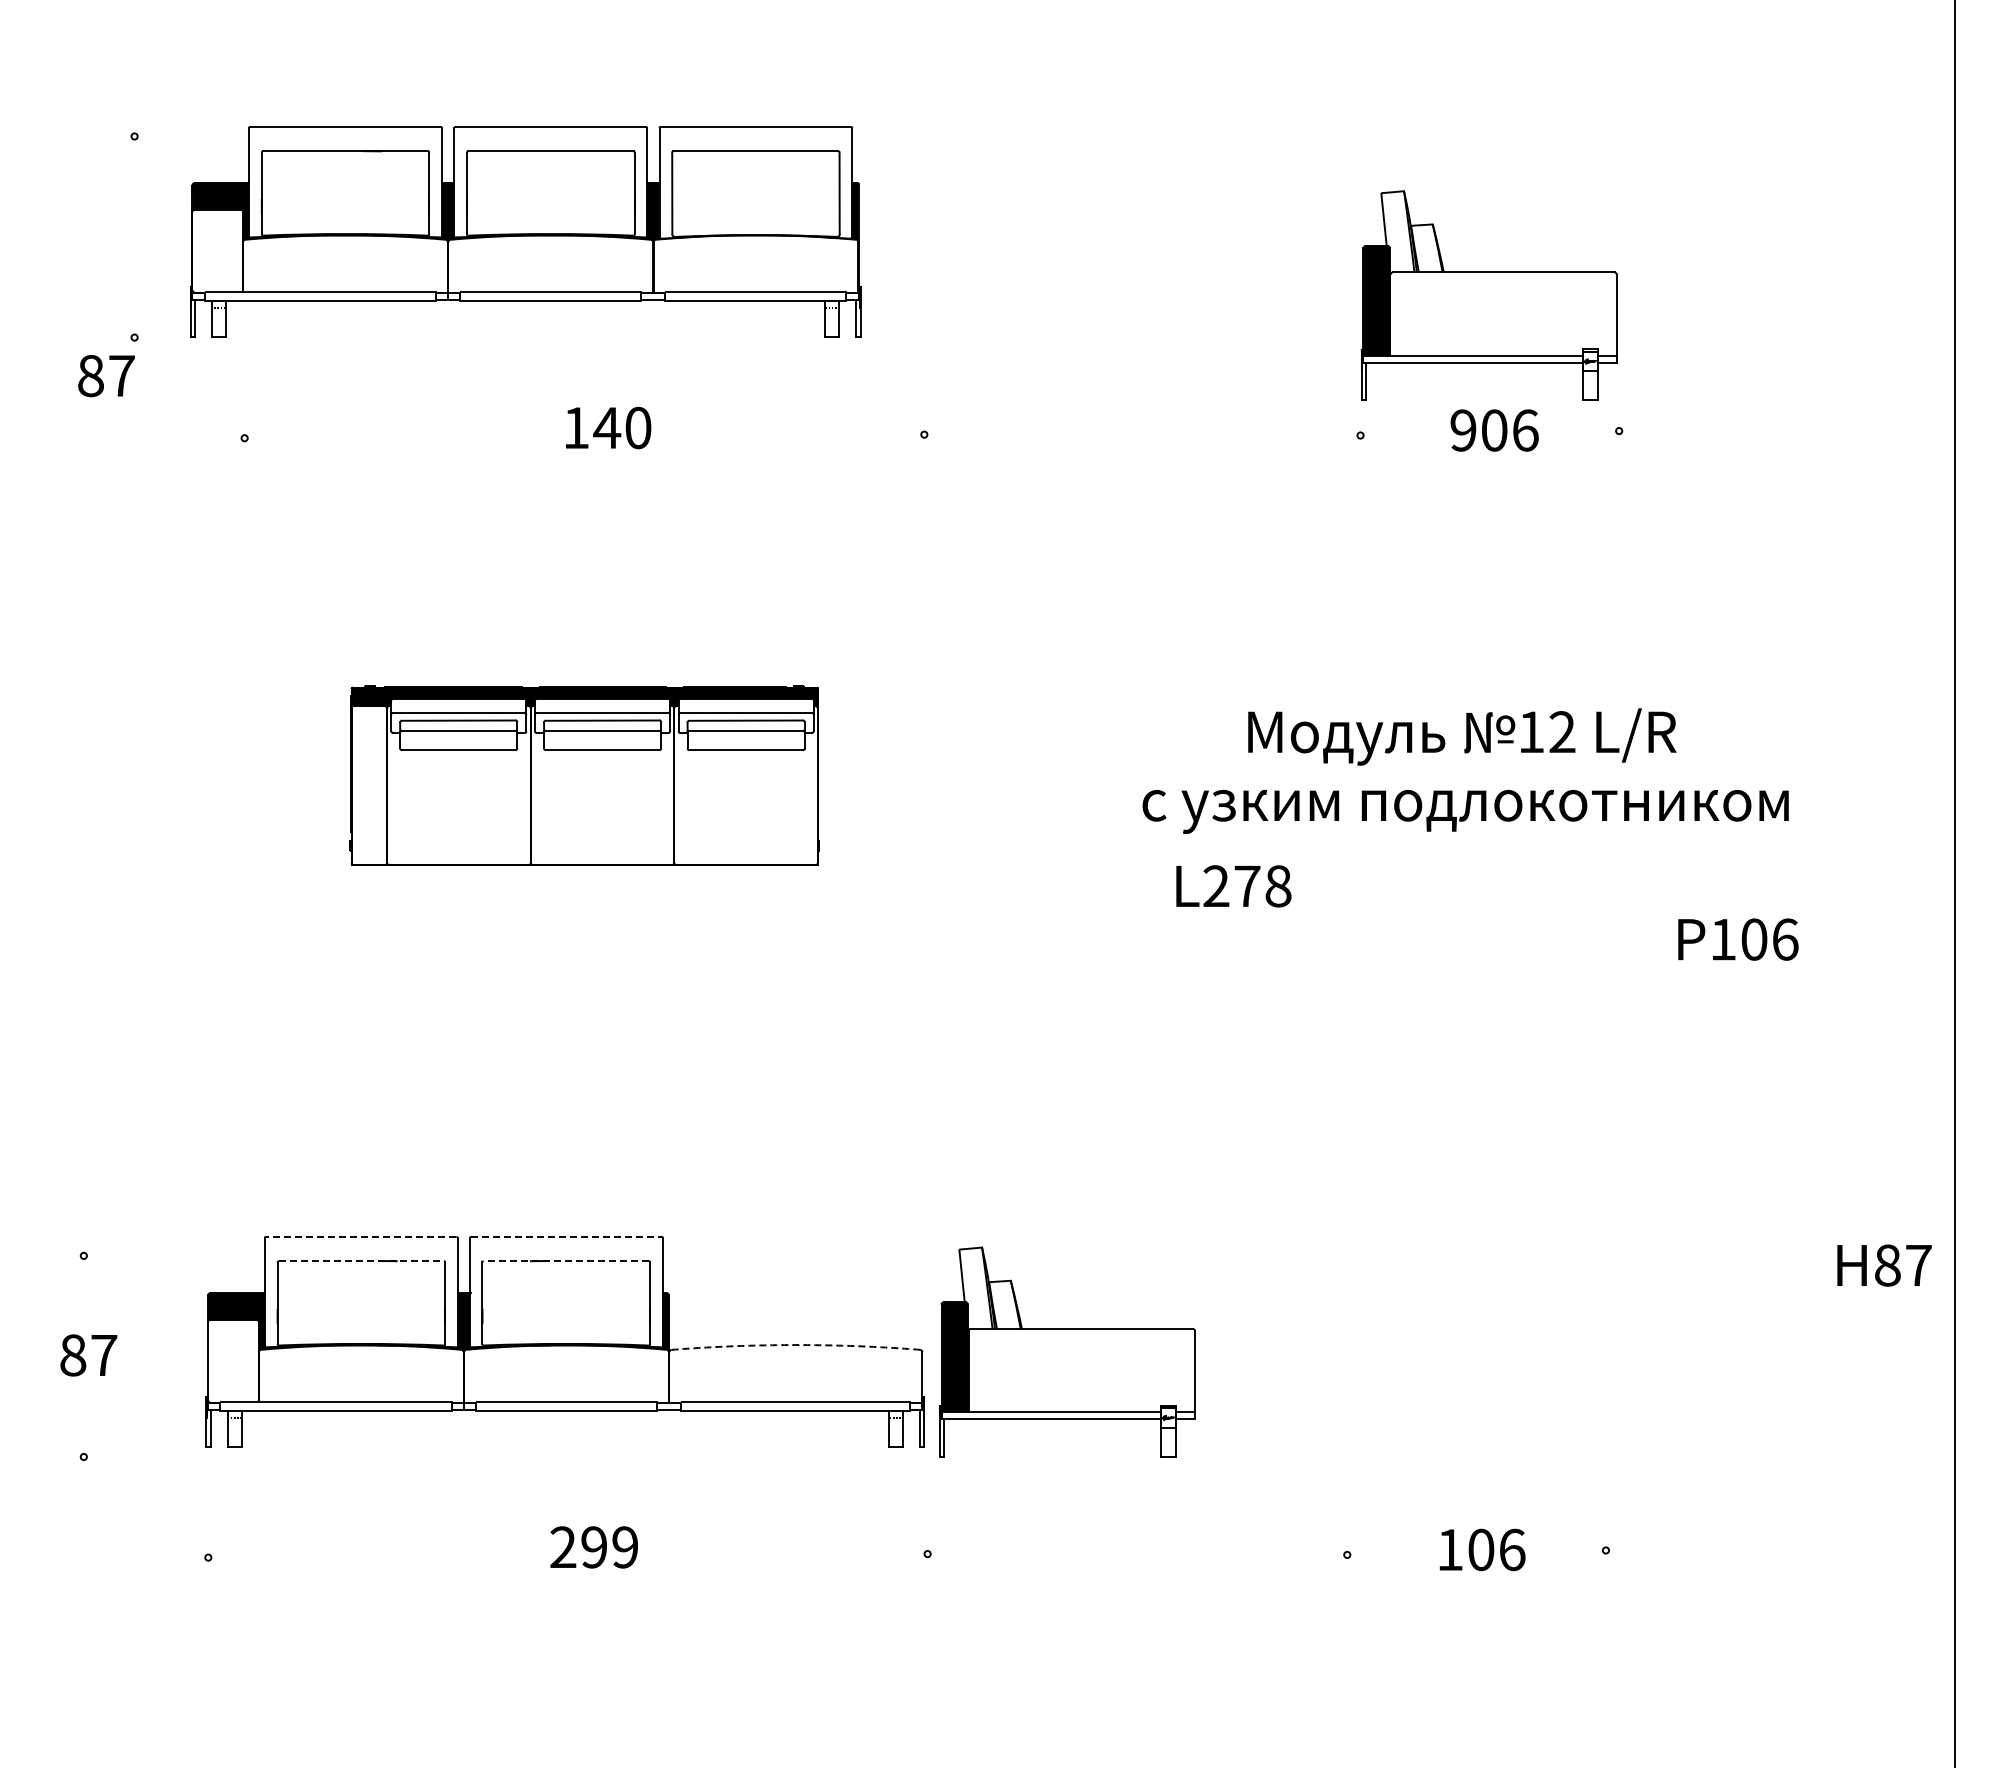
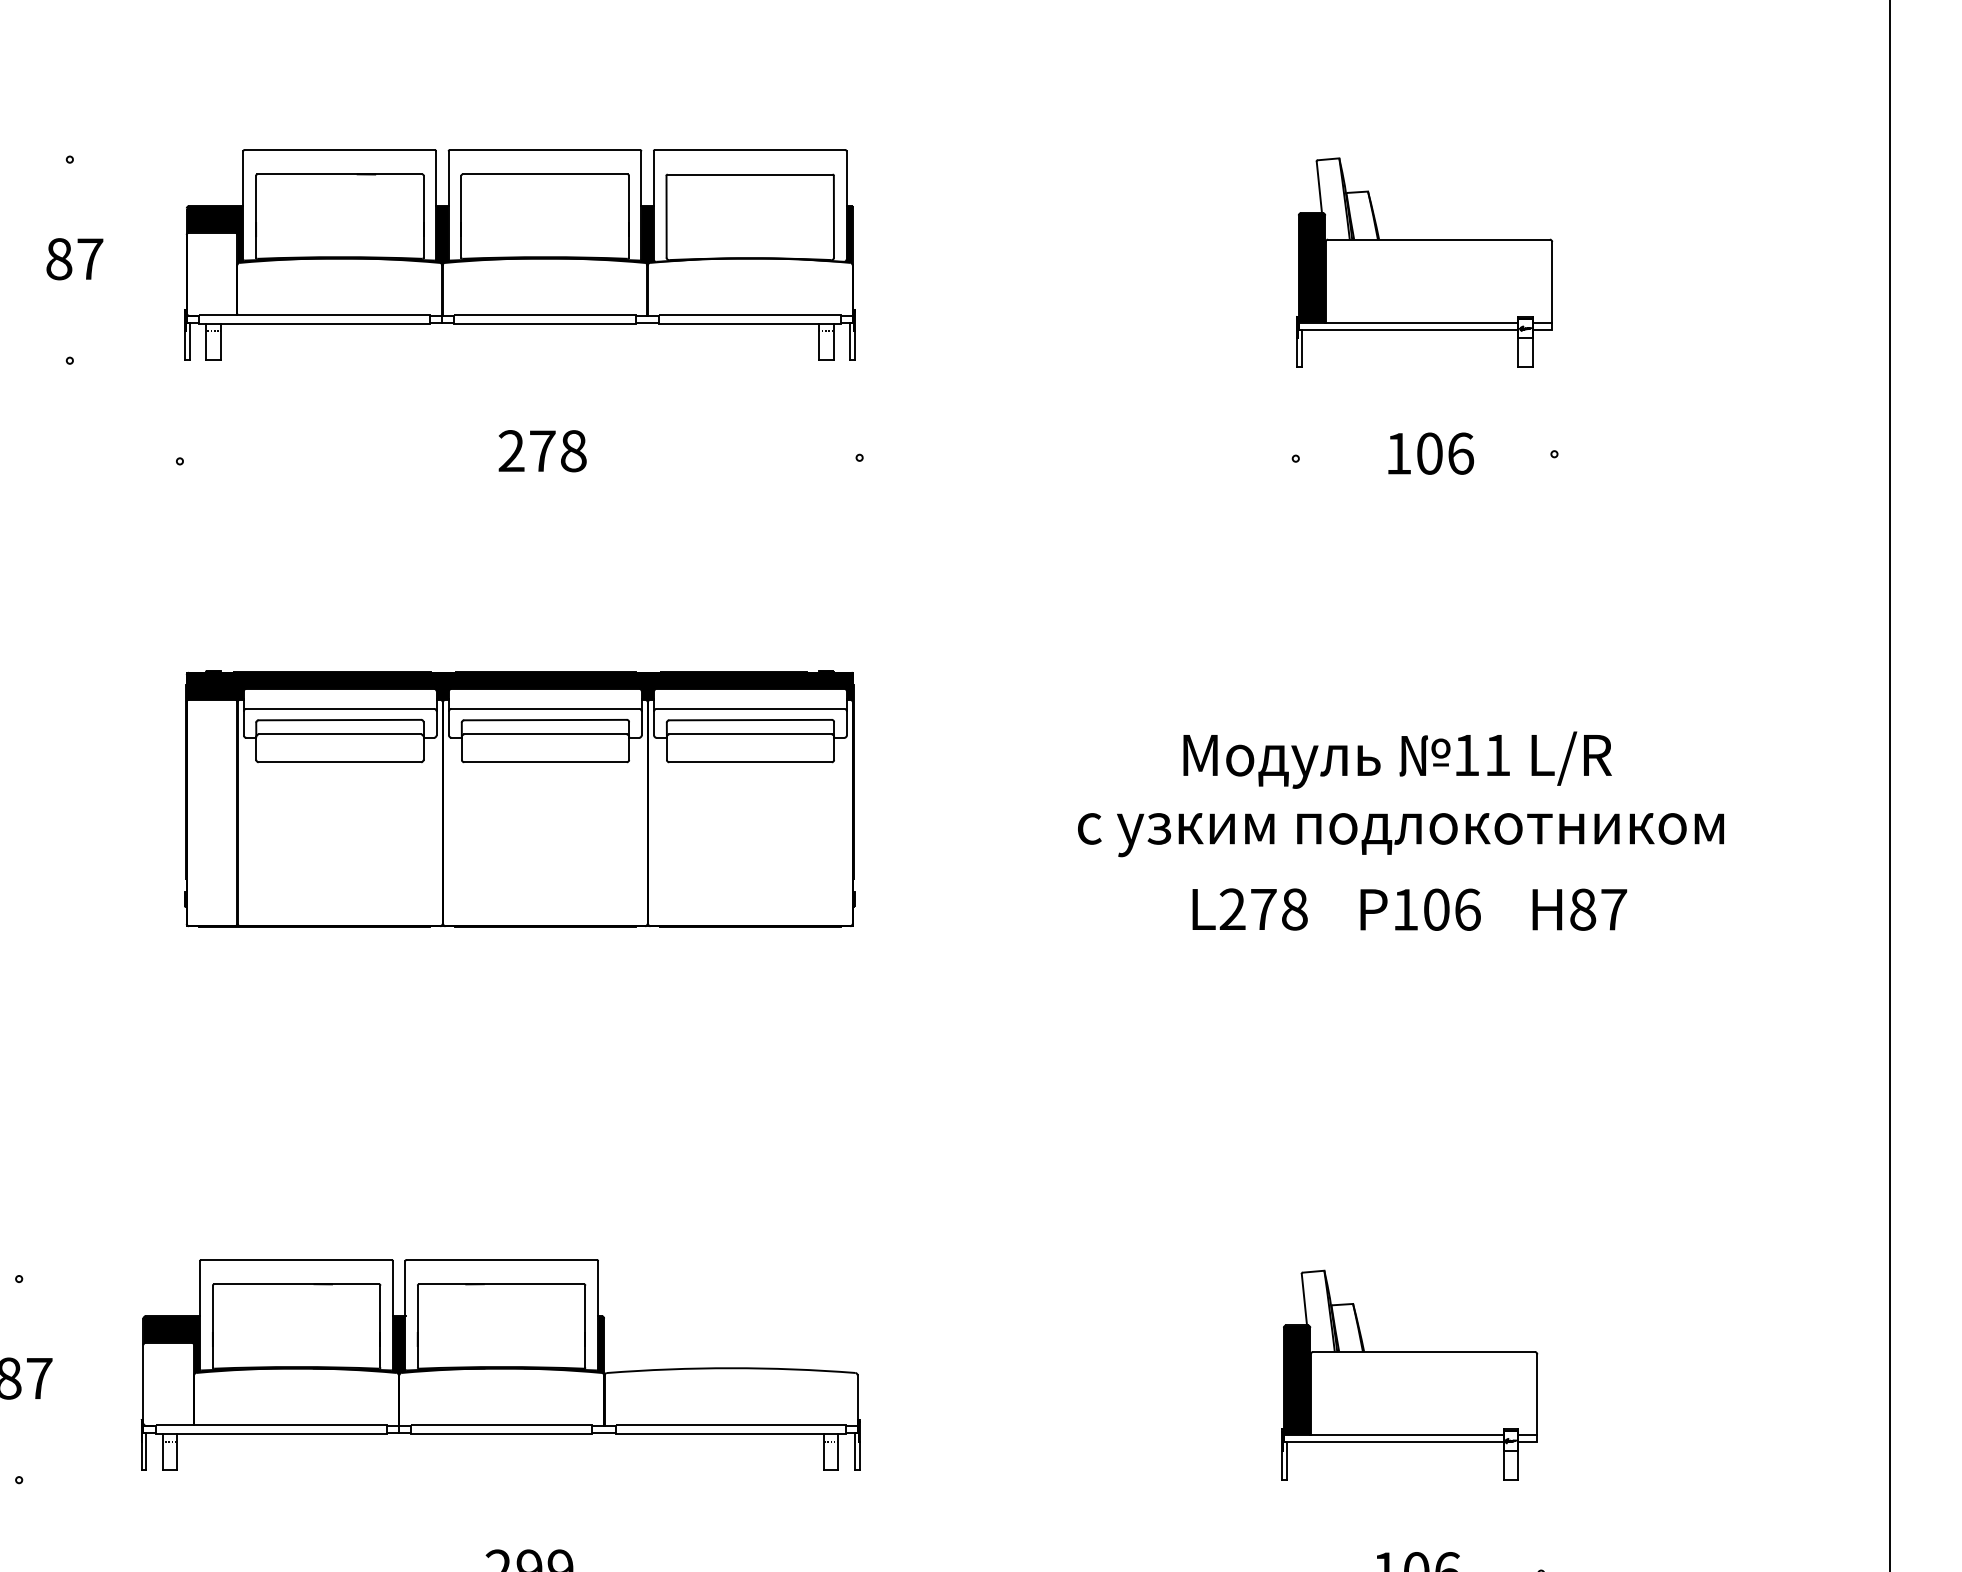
part: (525, 231) -> (519, 254), moved
part: (1488, 295) -> (1423, 262), moved
text: (106, 376) -> (74, 259), moved
text: (607, 427) -> (542, 450), 140 -> 278
text: (1463, 430) -> (1398, 453), 906 -> 106
text: (1562, 731) -> (1497, 754), 12 -> 11
part: (584, 775) -> (519, 798), size x1.43
text: (1233, 886) -> (1249, 909), moved
text: (1738, 939) -> (1420, 909), moved
line: (360, 1236) -> (295, 1259), dashed -> solid
line: (566, 1236) -> (501, 1259), dashed -> solid
line: (361, 1261) -> (296, 1284), dashed -> solid
line: (566, 1261) -> (501, 1284), dashed -> solid
text: (1884, 1265) -> (1579, 909), moved
arc: (795, 1345) -> (730, 1368), dashed -> solid
part: (1066, 1351) -> (1408, 1374), moved

